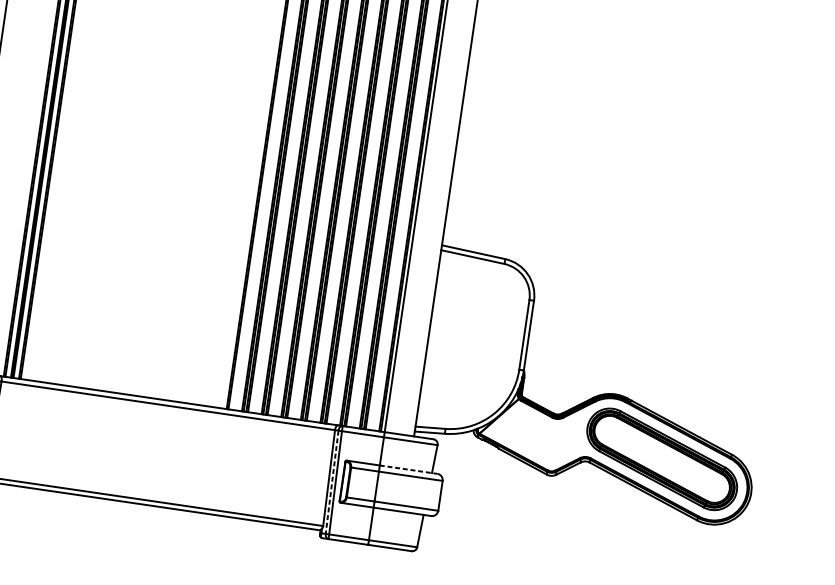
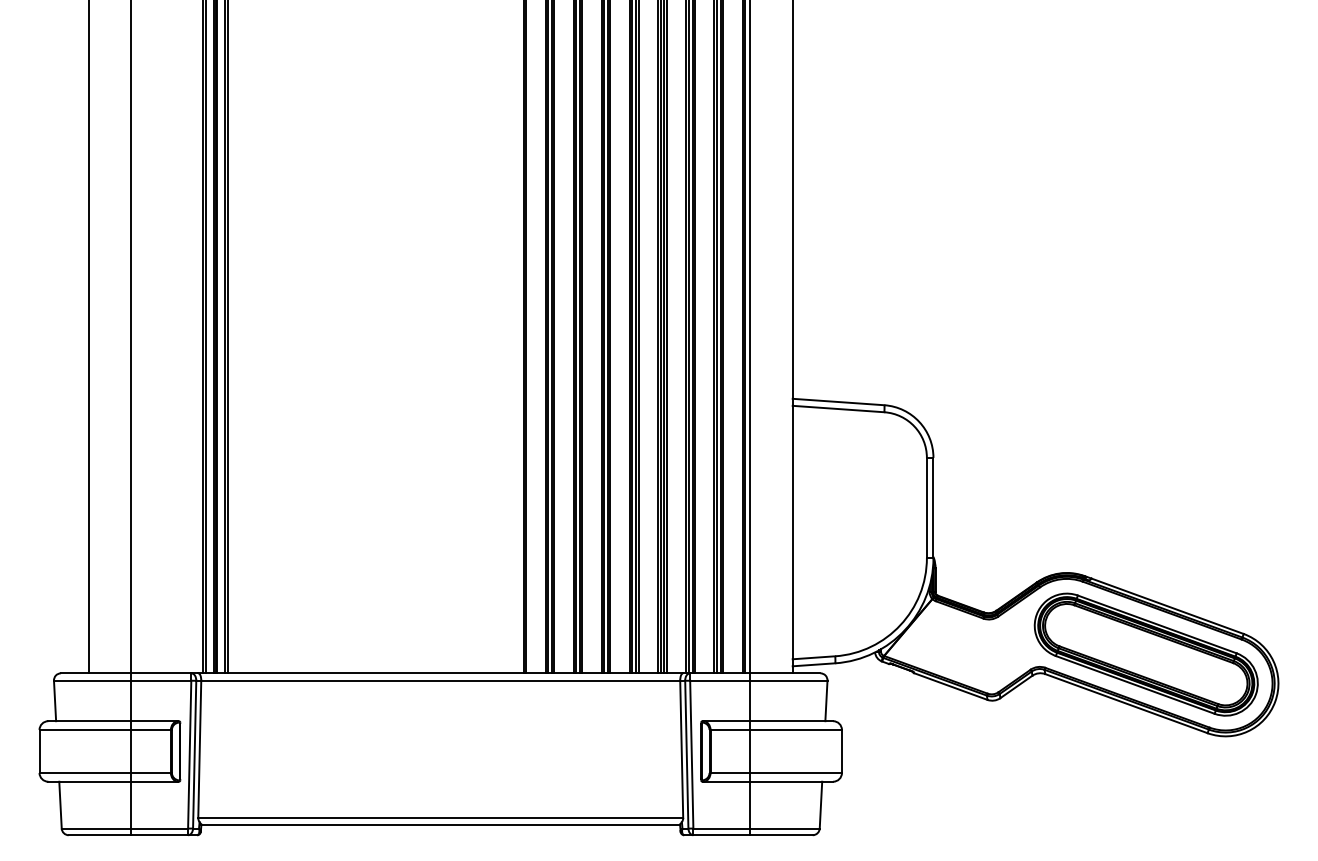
line: (409, 469) -> (792, 721), dashed -> solid
line: (331, 482) -> (686, 754), dashed -> solid

